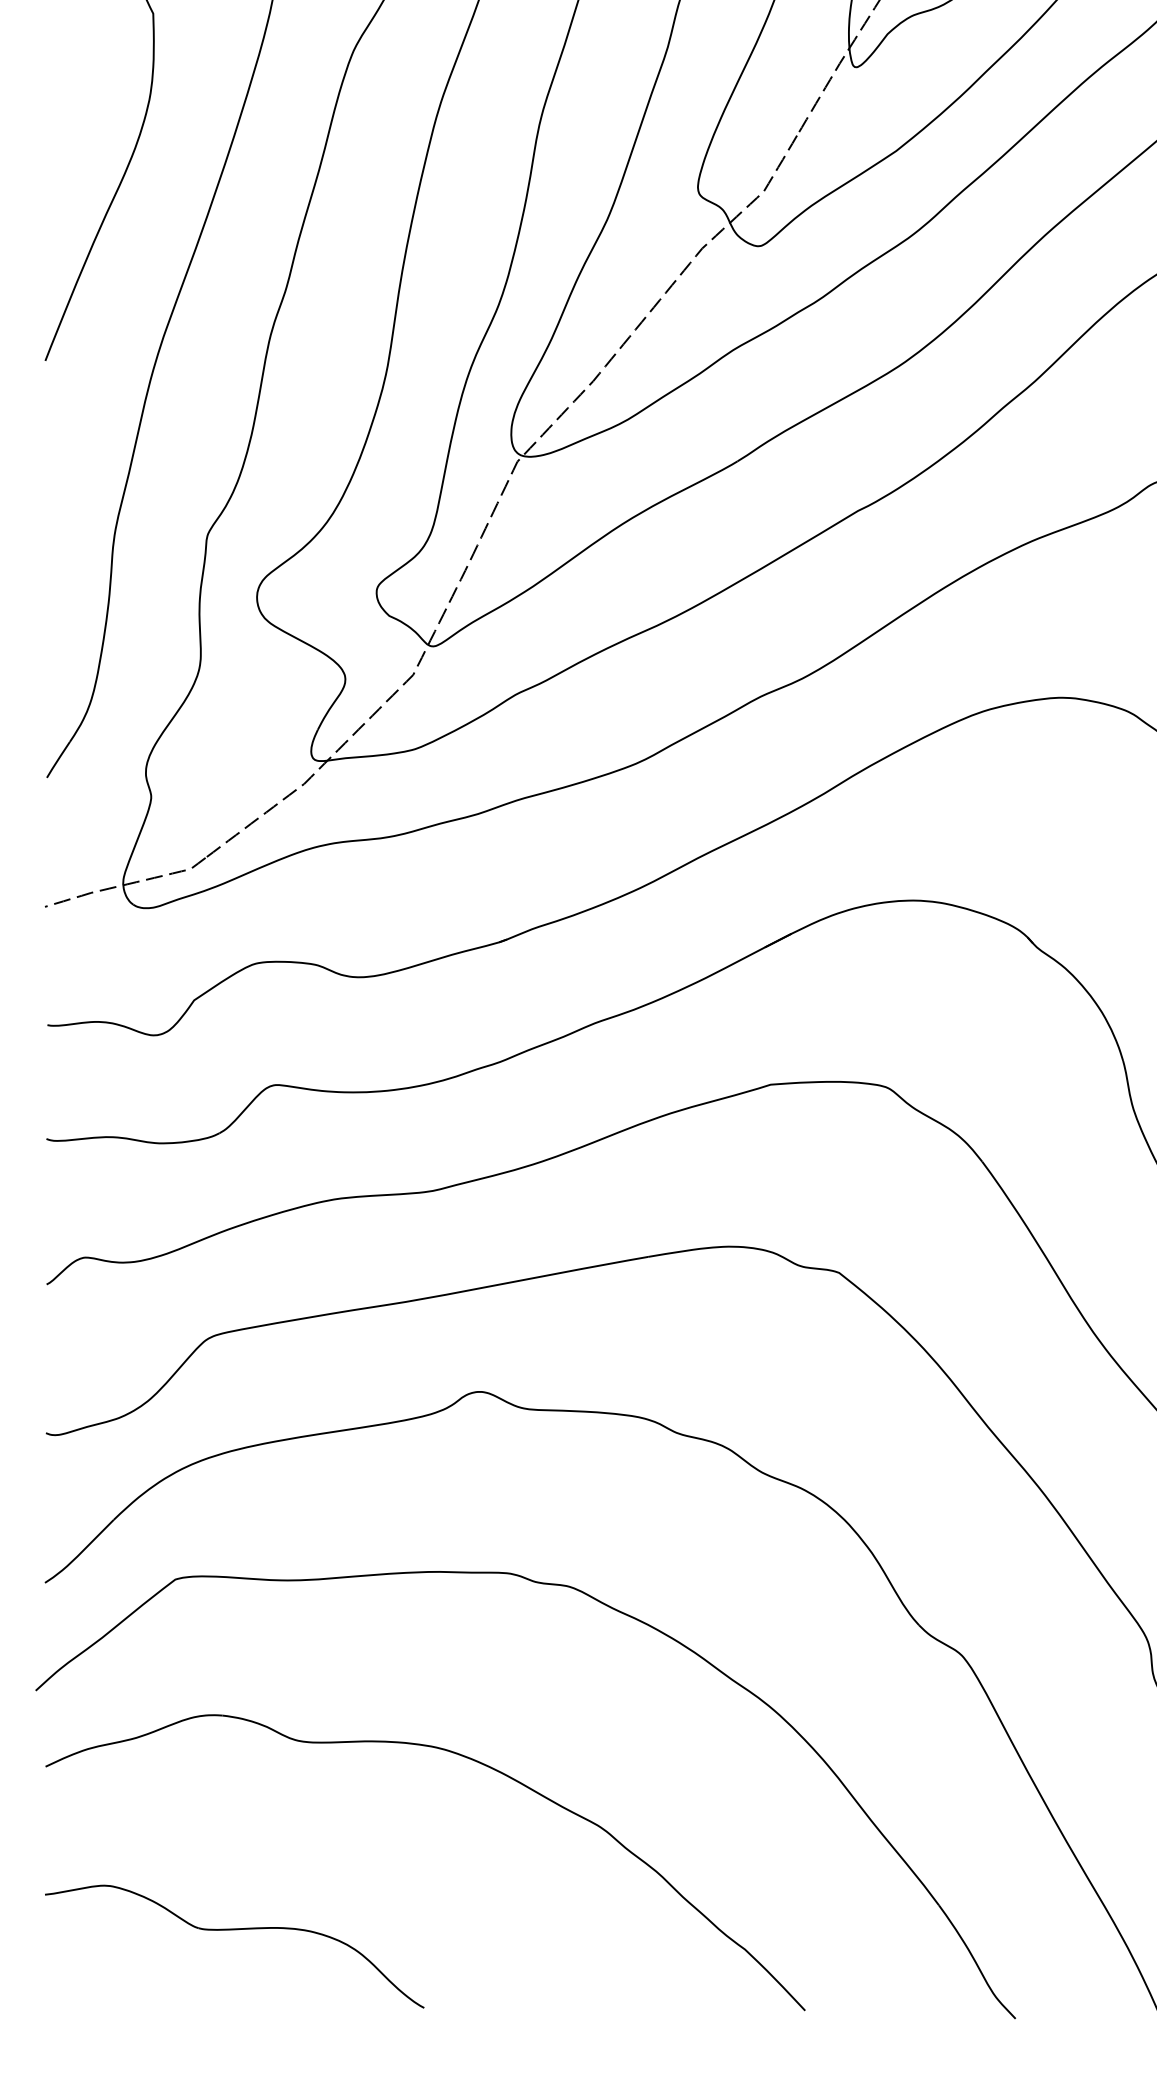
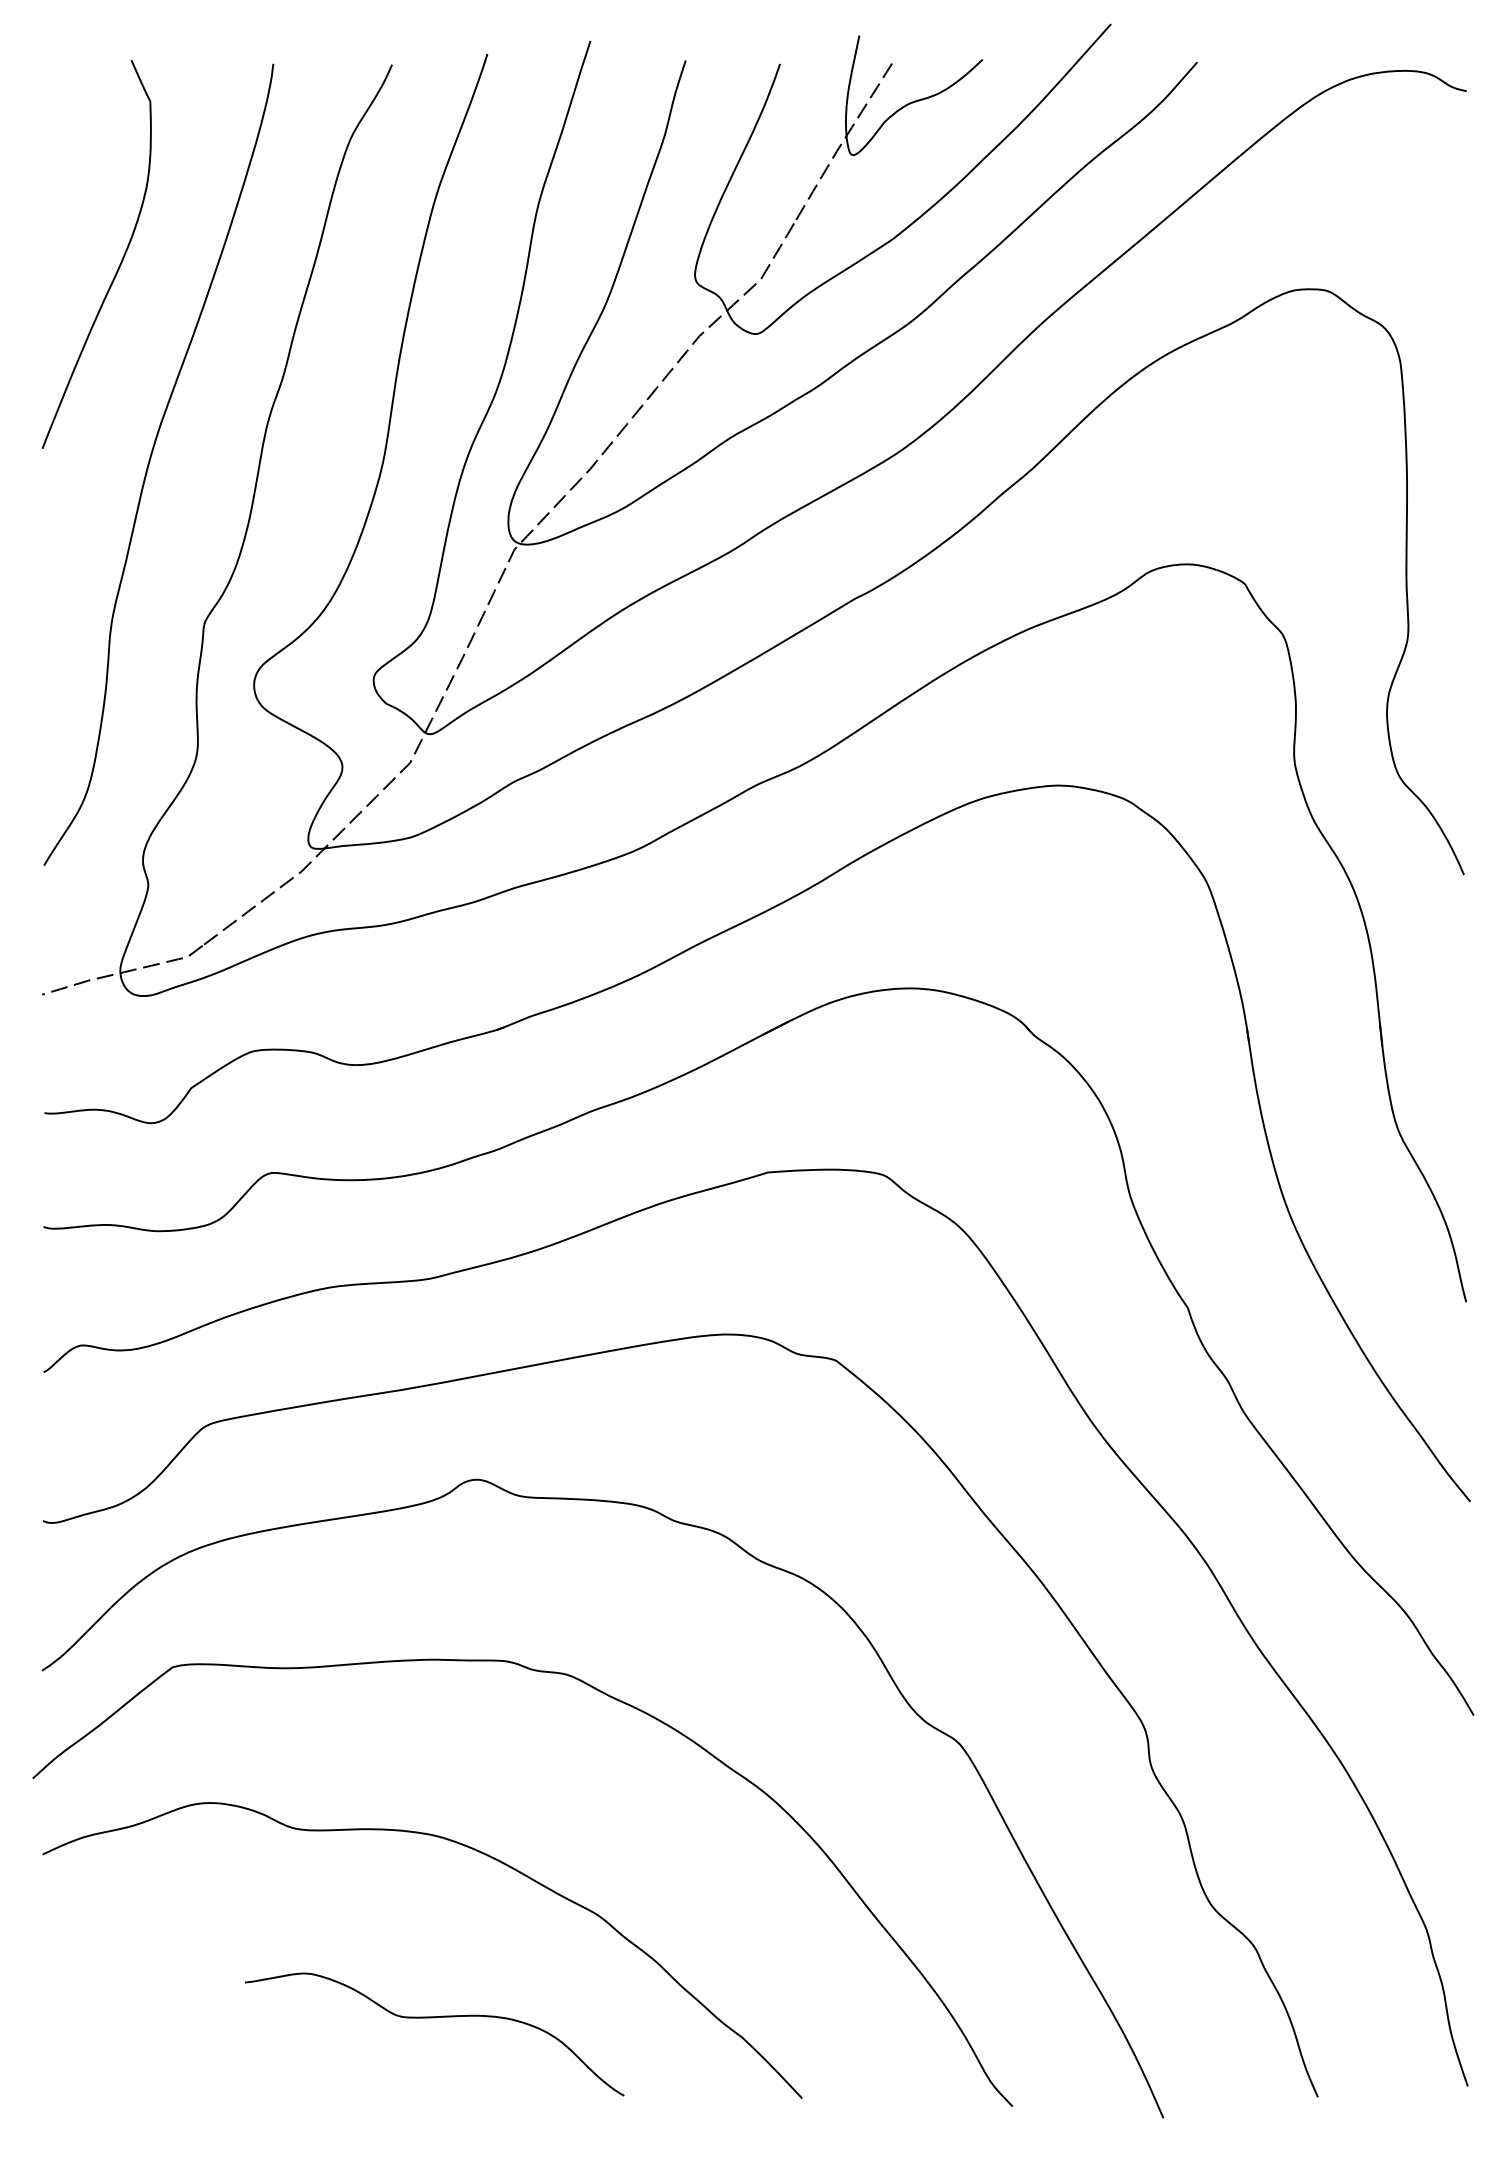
part: (234, 1930) -> (434, 2018), moved

